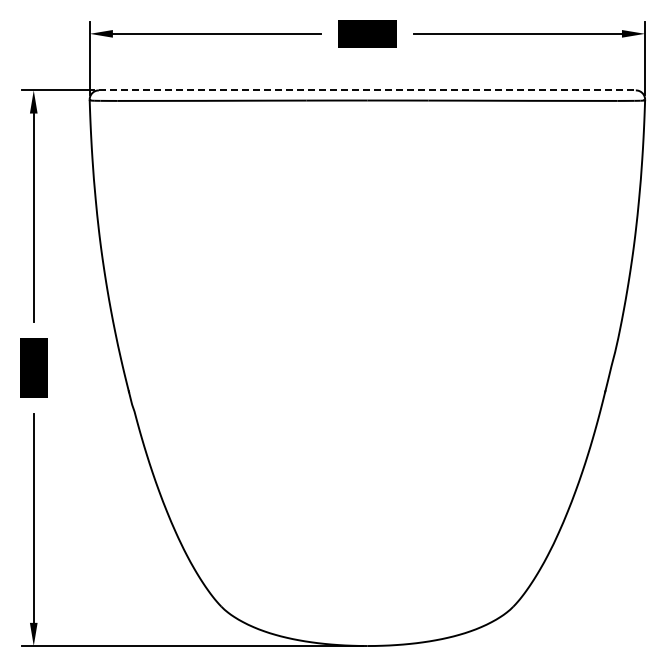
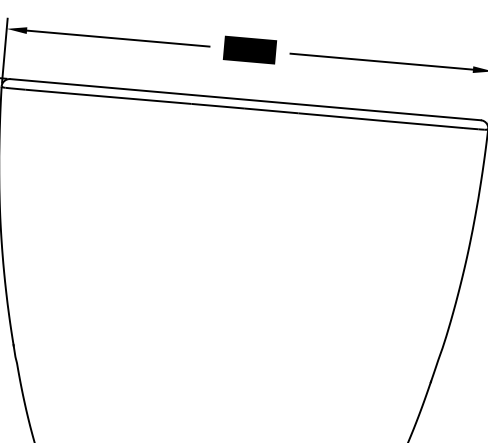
line: (367, 90) -> (245, 99), dashed -> solid

